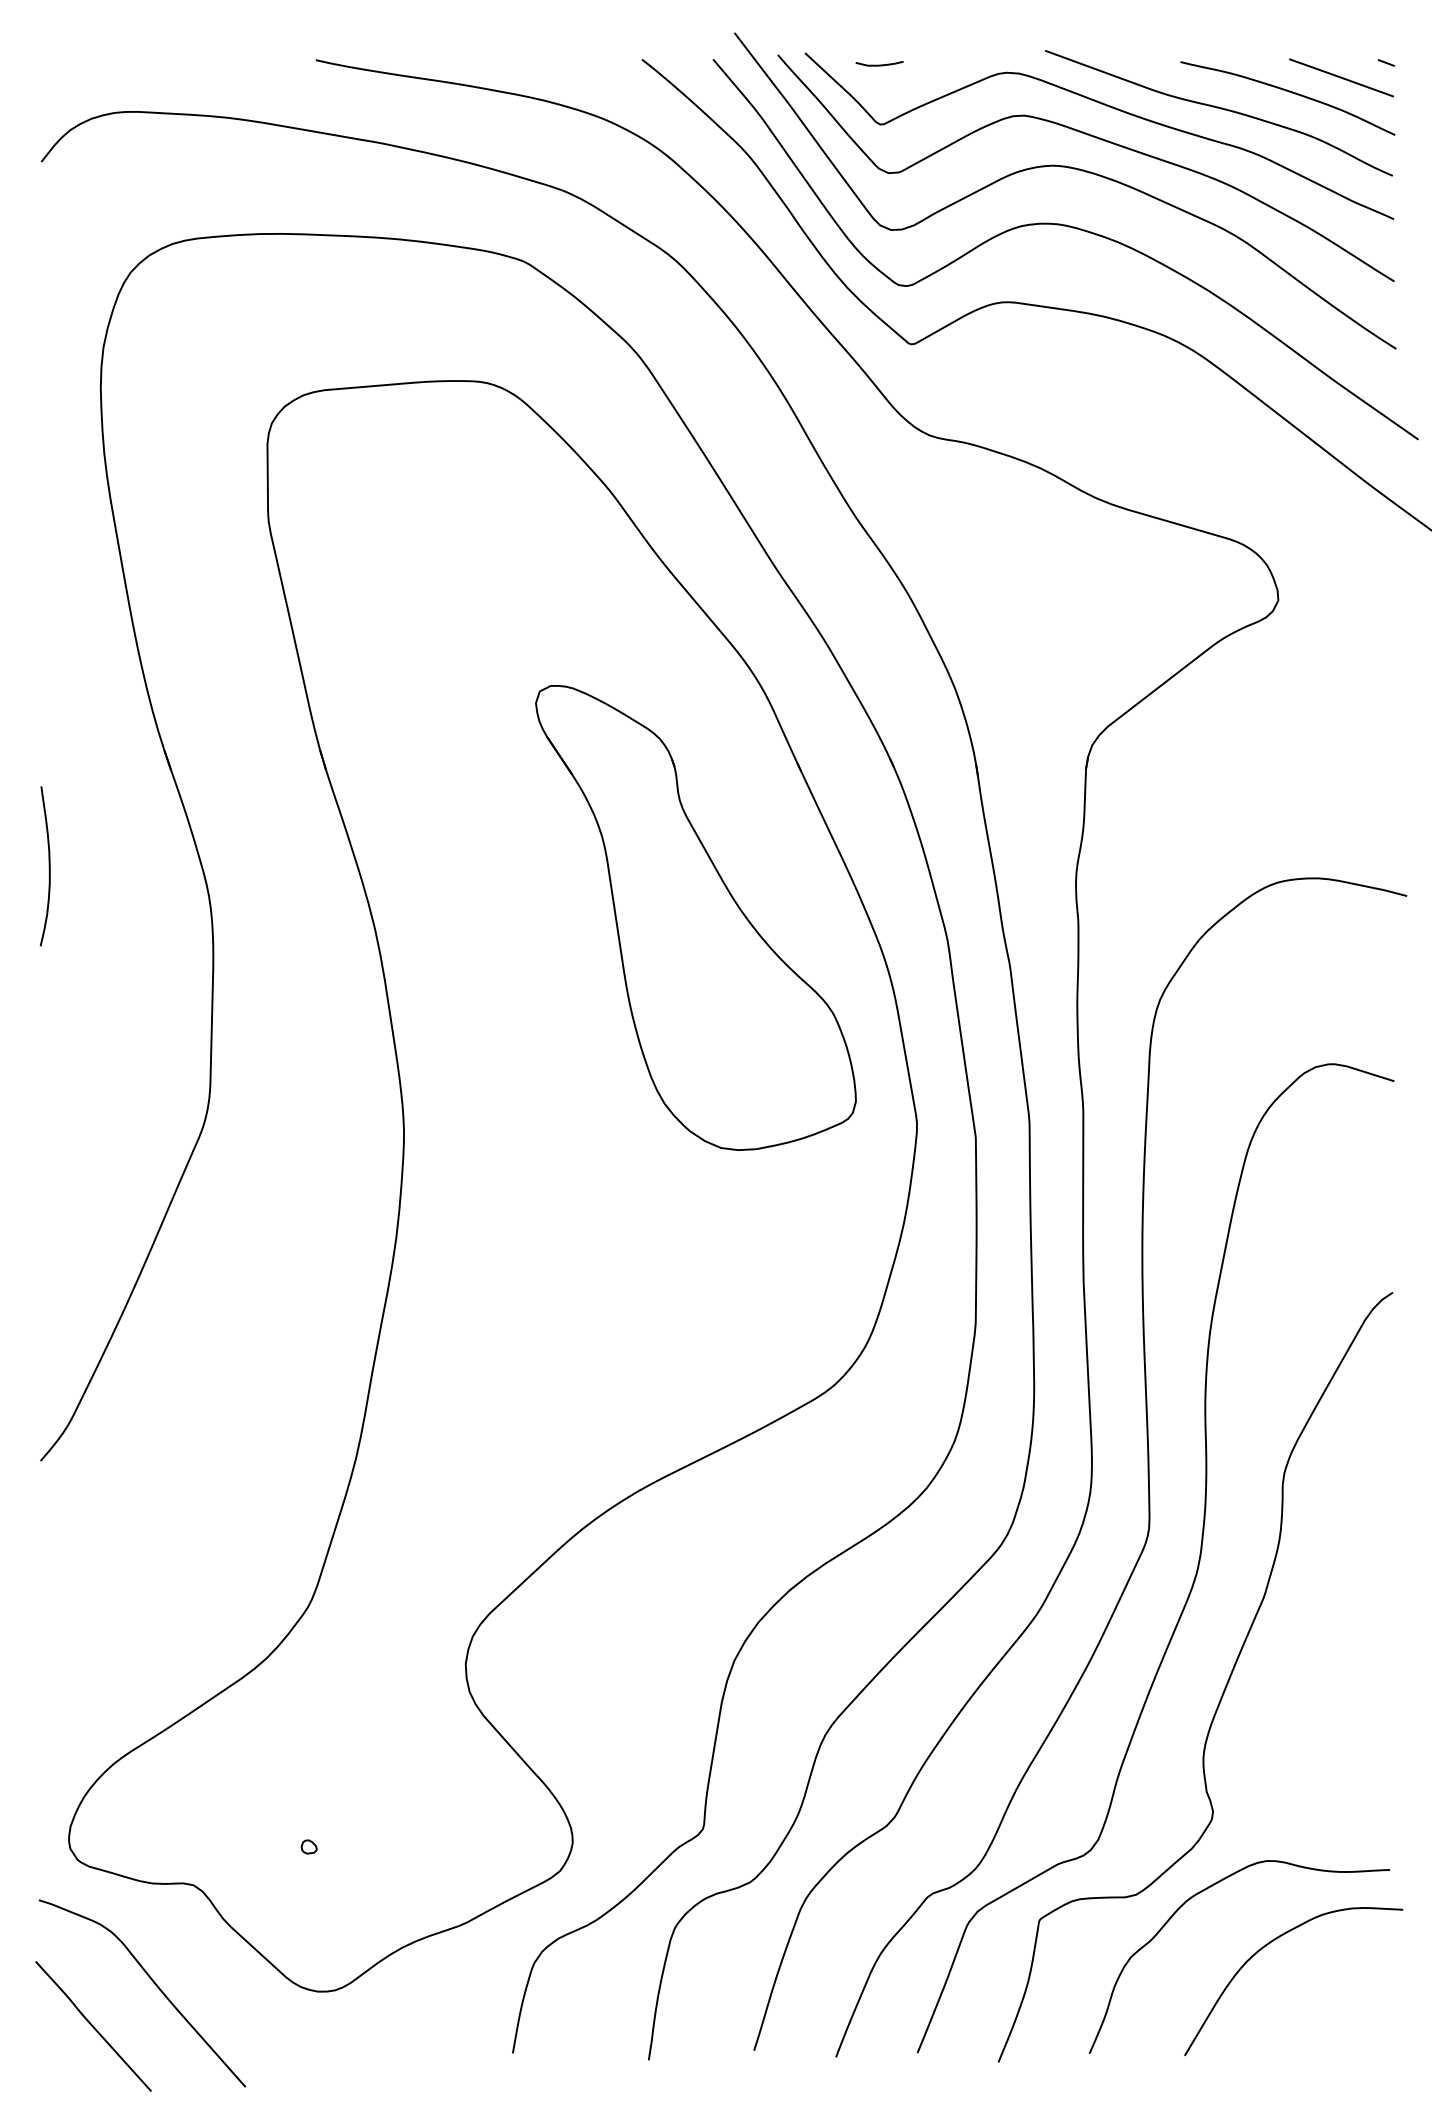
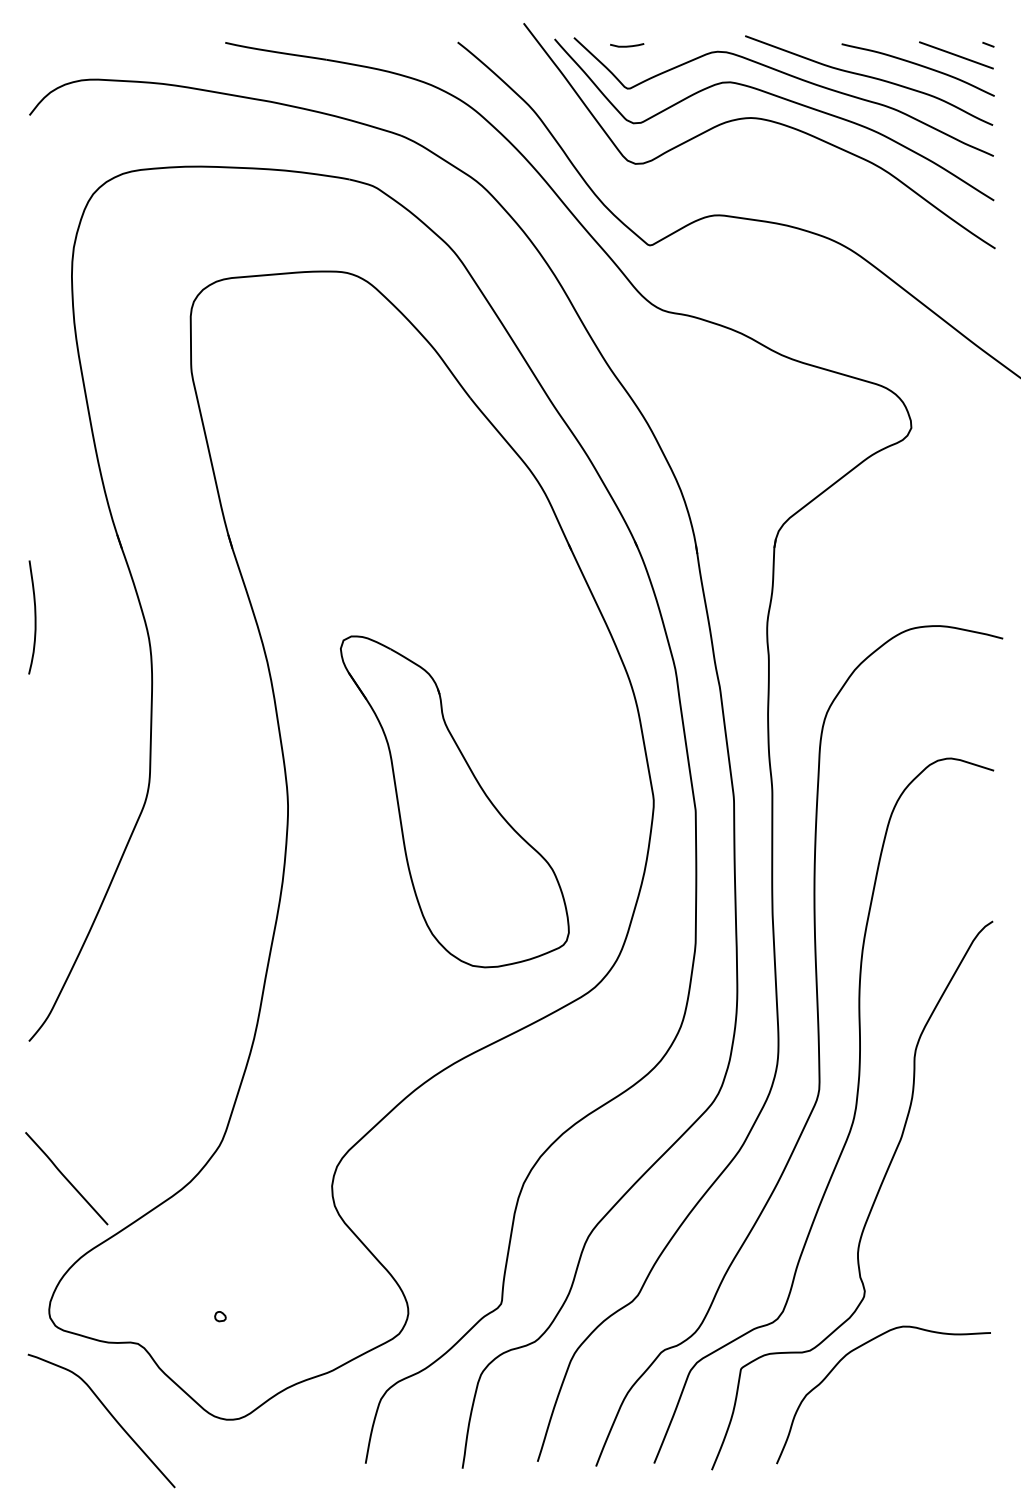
curve: (1072, 228) -> (764, 162), removed
part: (695, 917) -> (454, 801), moved
curve: (1269, 1944) -> (905, 1386), removed
curve: (93, 2026) -> (66, 1178), moved

